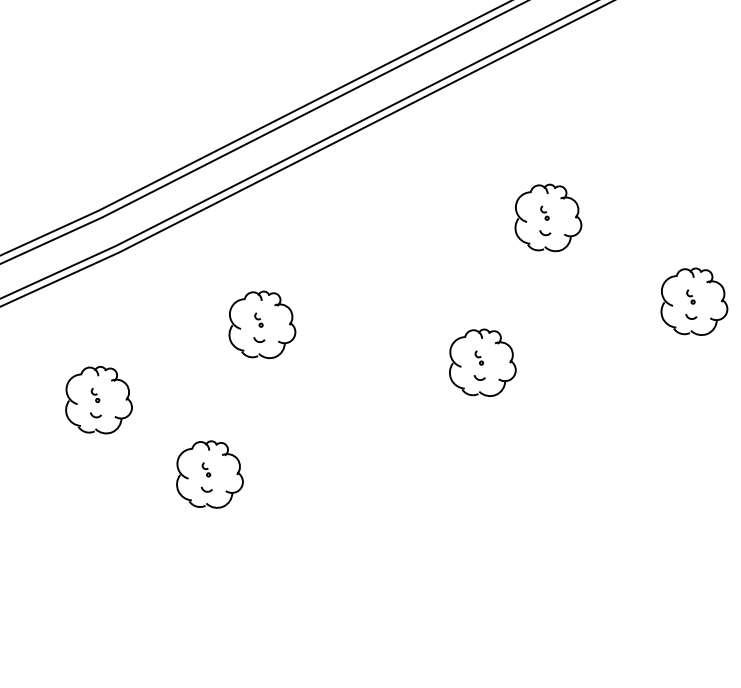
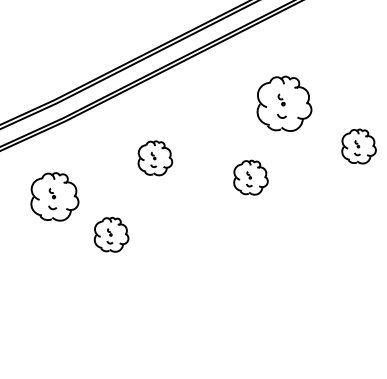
part: (548, 217) -> (284, 103), size x1.6
part: (262, 325) -> (155, 158), moved
part: (98, 399) -> (54, 196), size x1.4

